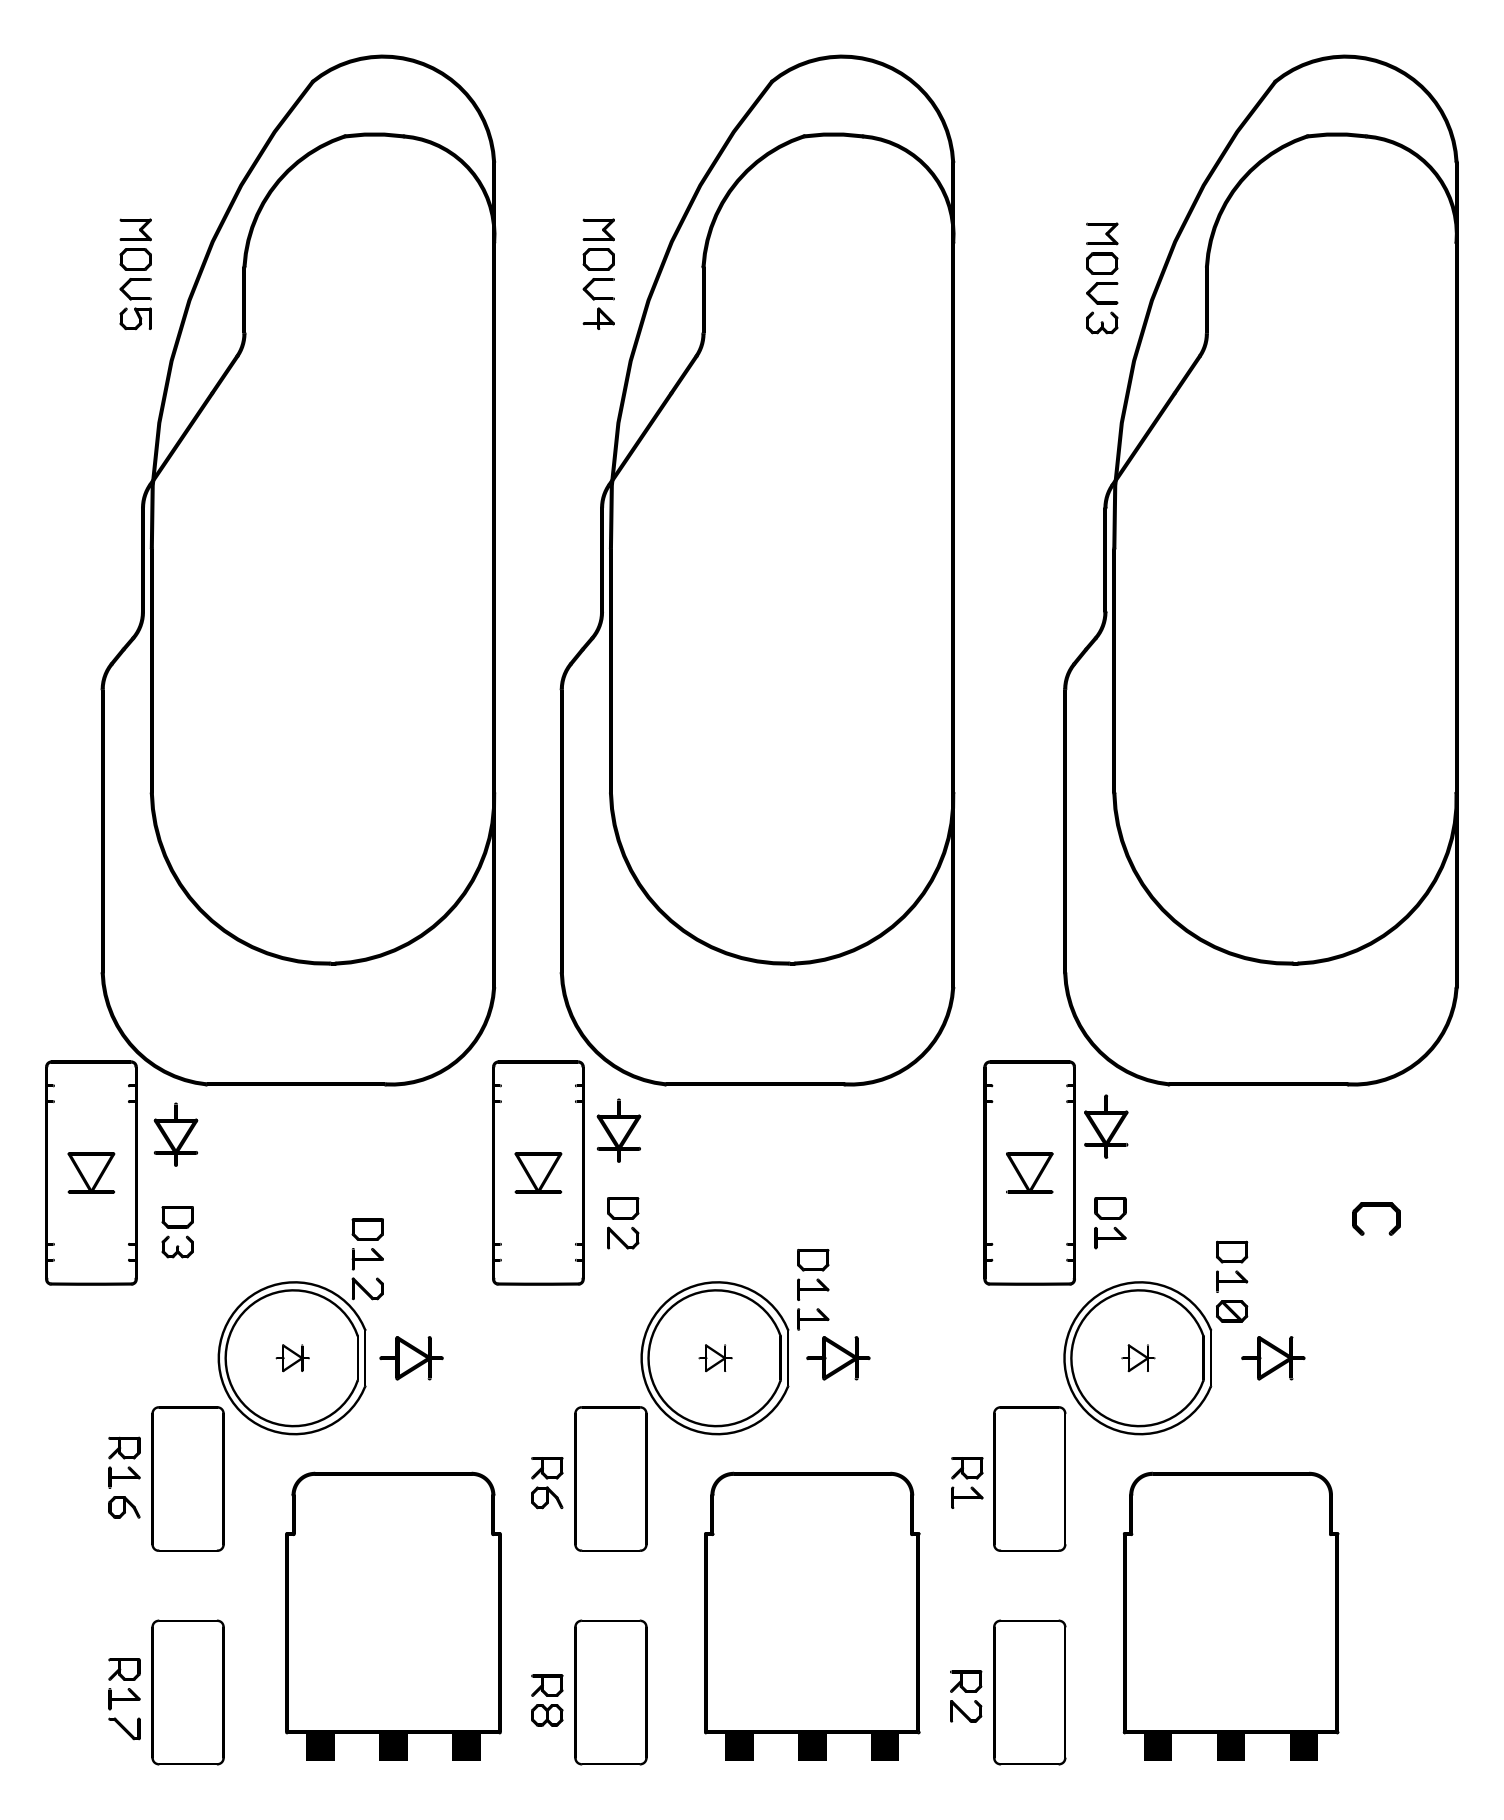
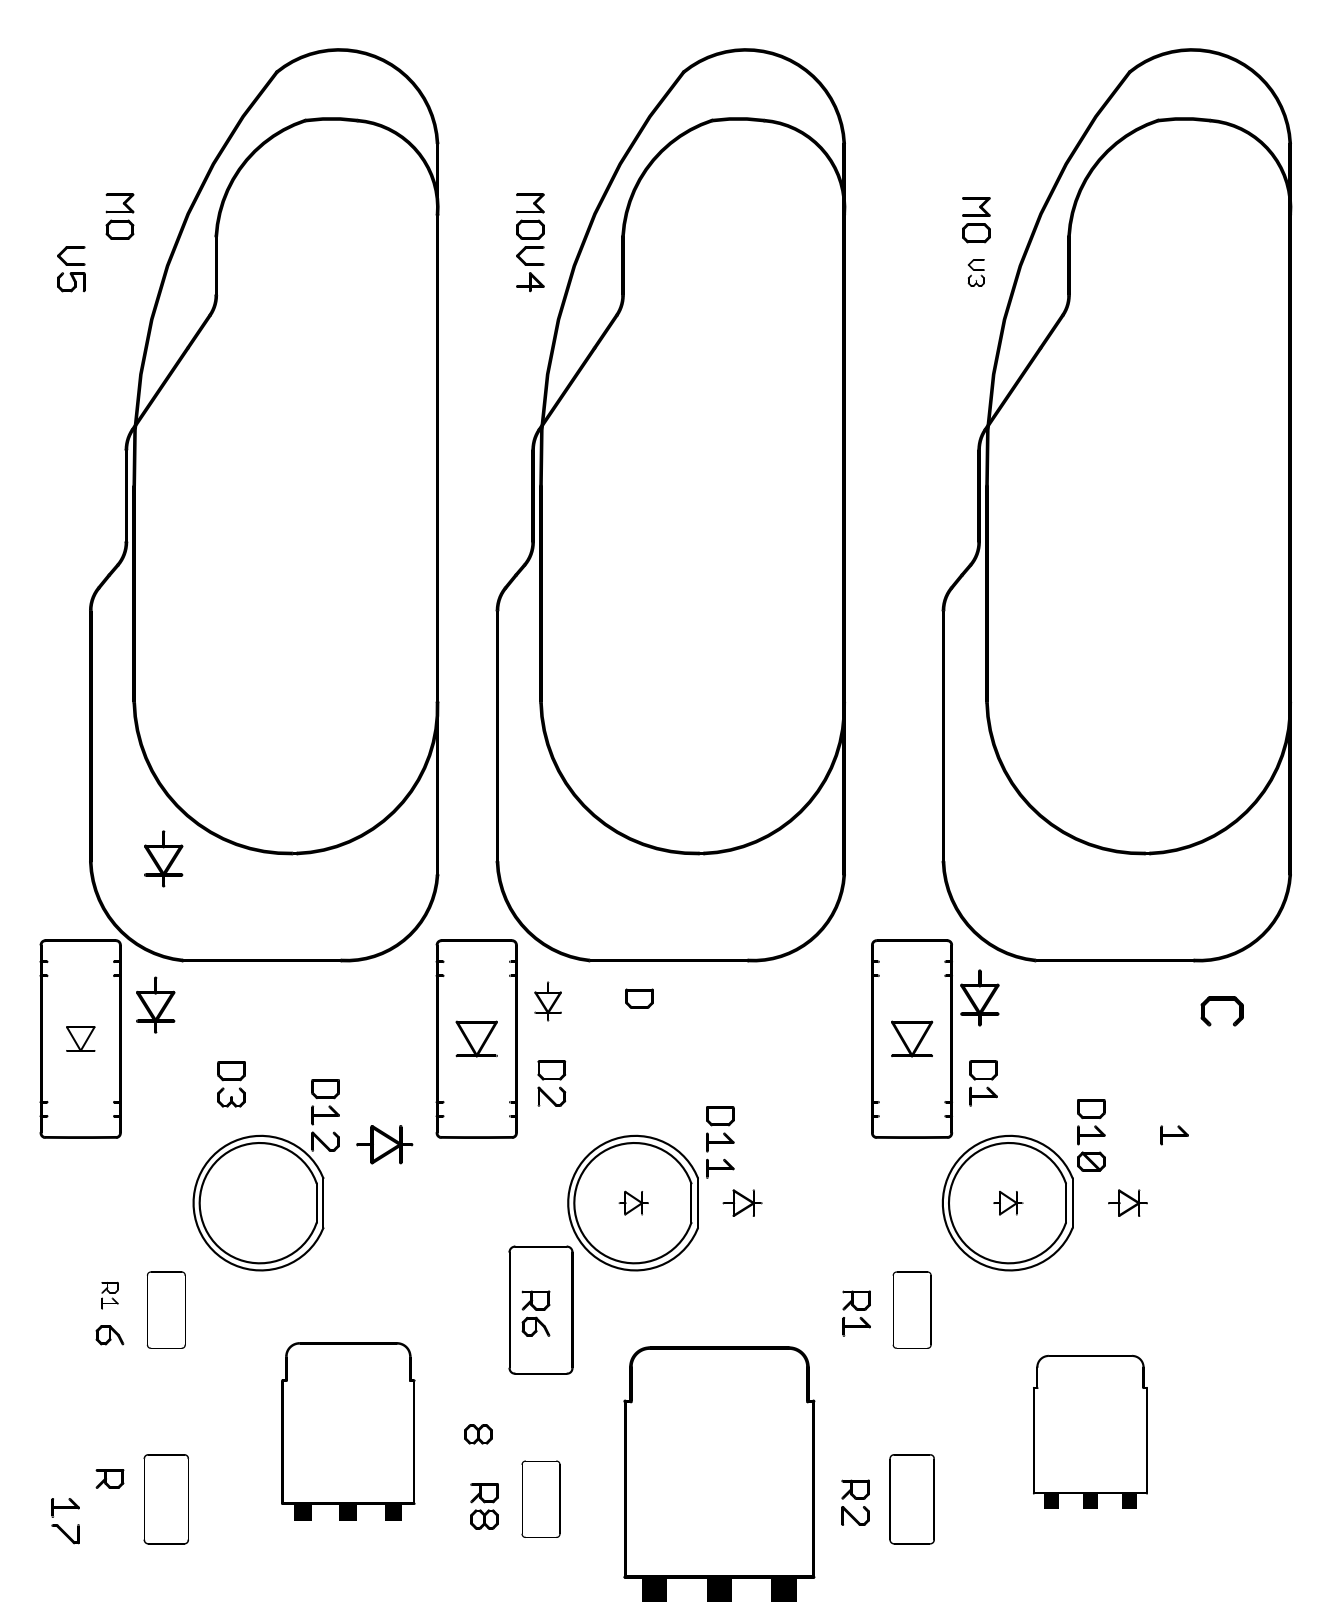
part: (135, 304) -> (71, 269), moved
part: (1102, 308) -> (976, 273), size x0.6
part: (184, 969) -> (163, 858), added
part: (722, 1127) -> (639, 998), added
part: (618, 1130) -> (547, 1001), size x0.7
part: (91, 1172) -> (80, 1038), size x0.7
part: (1376, 1206) -> (1221, 1000), moved
part: (177, 1232) -> (231, 1084), moved
part: (1326, 1281) -> (1175, 1135), added
part: (292, 1358) -> (258, 1203), removed
part: (411, 1358) -> (384, 1144), moved
part: (838, 1358) -> (742, 1203), size x0.7
part: (1273, 1358) -> (1128, 1203), size x0.7
part: (124, 1462) -> (110, 1295), size x0.6
part: (187, 1478) -> (165, 1309), size x0.6
part: (1029, 1478) -> (911, 1309), size x0.6
part: (547, 1483) -> (536, 1314), moved
part: (393, 1615) -> (348, 1431), size x0.7
part: (812, 1615) -> (719, 1473), moved
part: (1230, 1615) -> (1089, 1431), size x0.6
part: (540, 1619) -> (478, 1434), added
part: (187, 1692) -> (165, 1499), size x0.7
part: (610, 1692) -> (540, 1499), size x0.6
part: (1029, 1692) -> (911, 1499), size x0.7
part: (118, 1720) -> (60, 1526), moved

